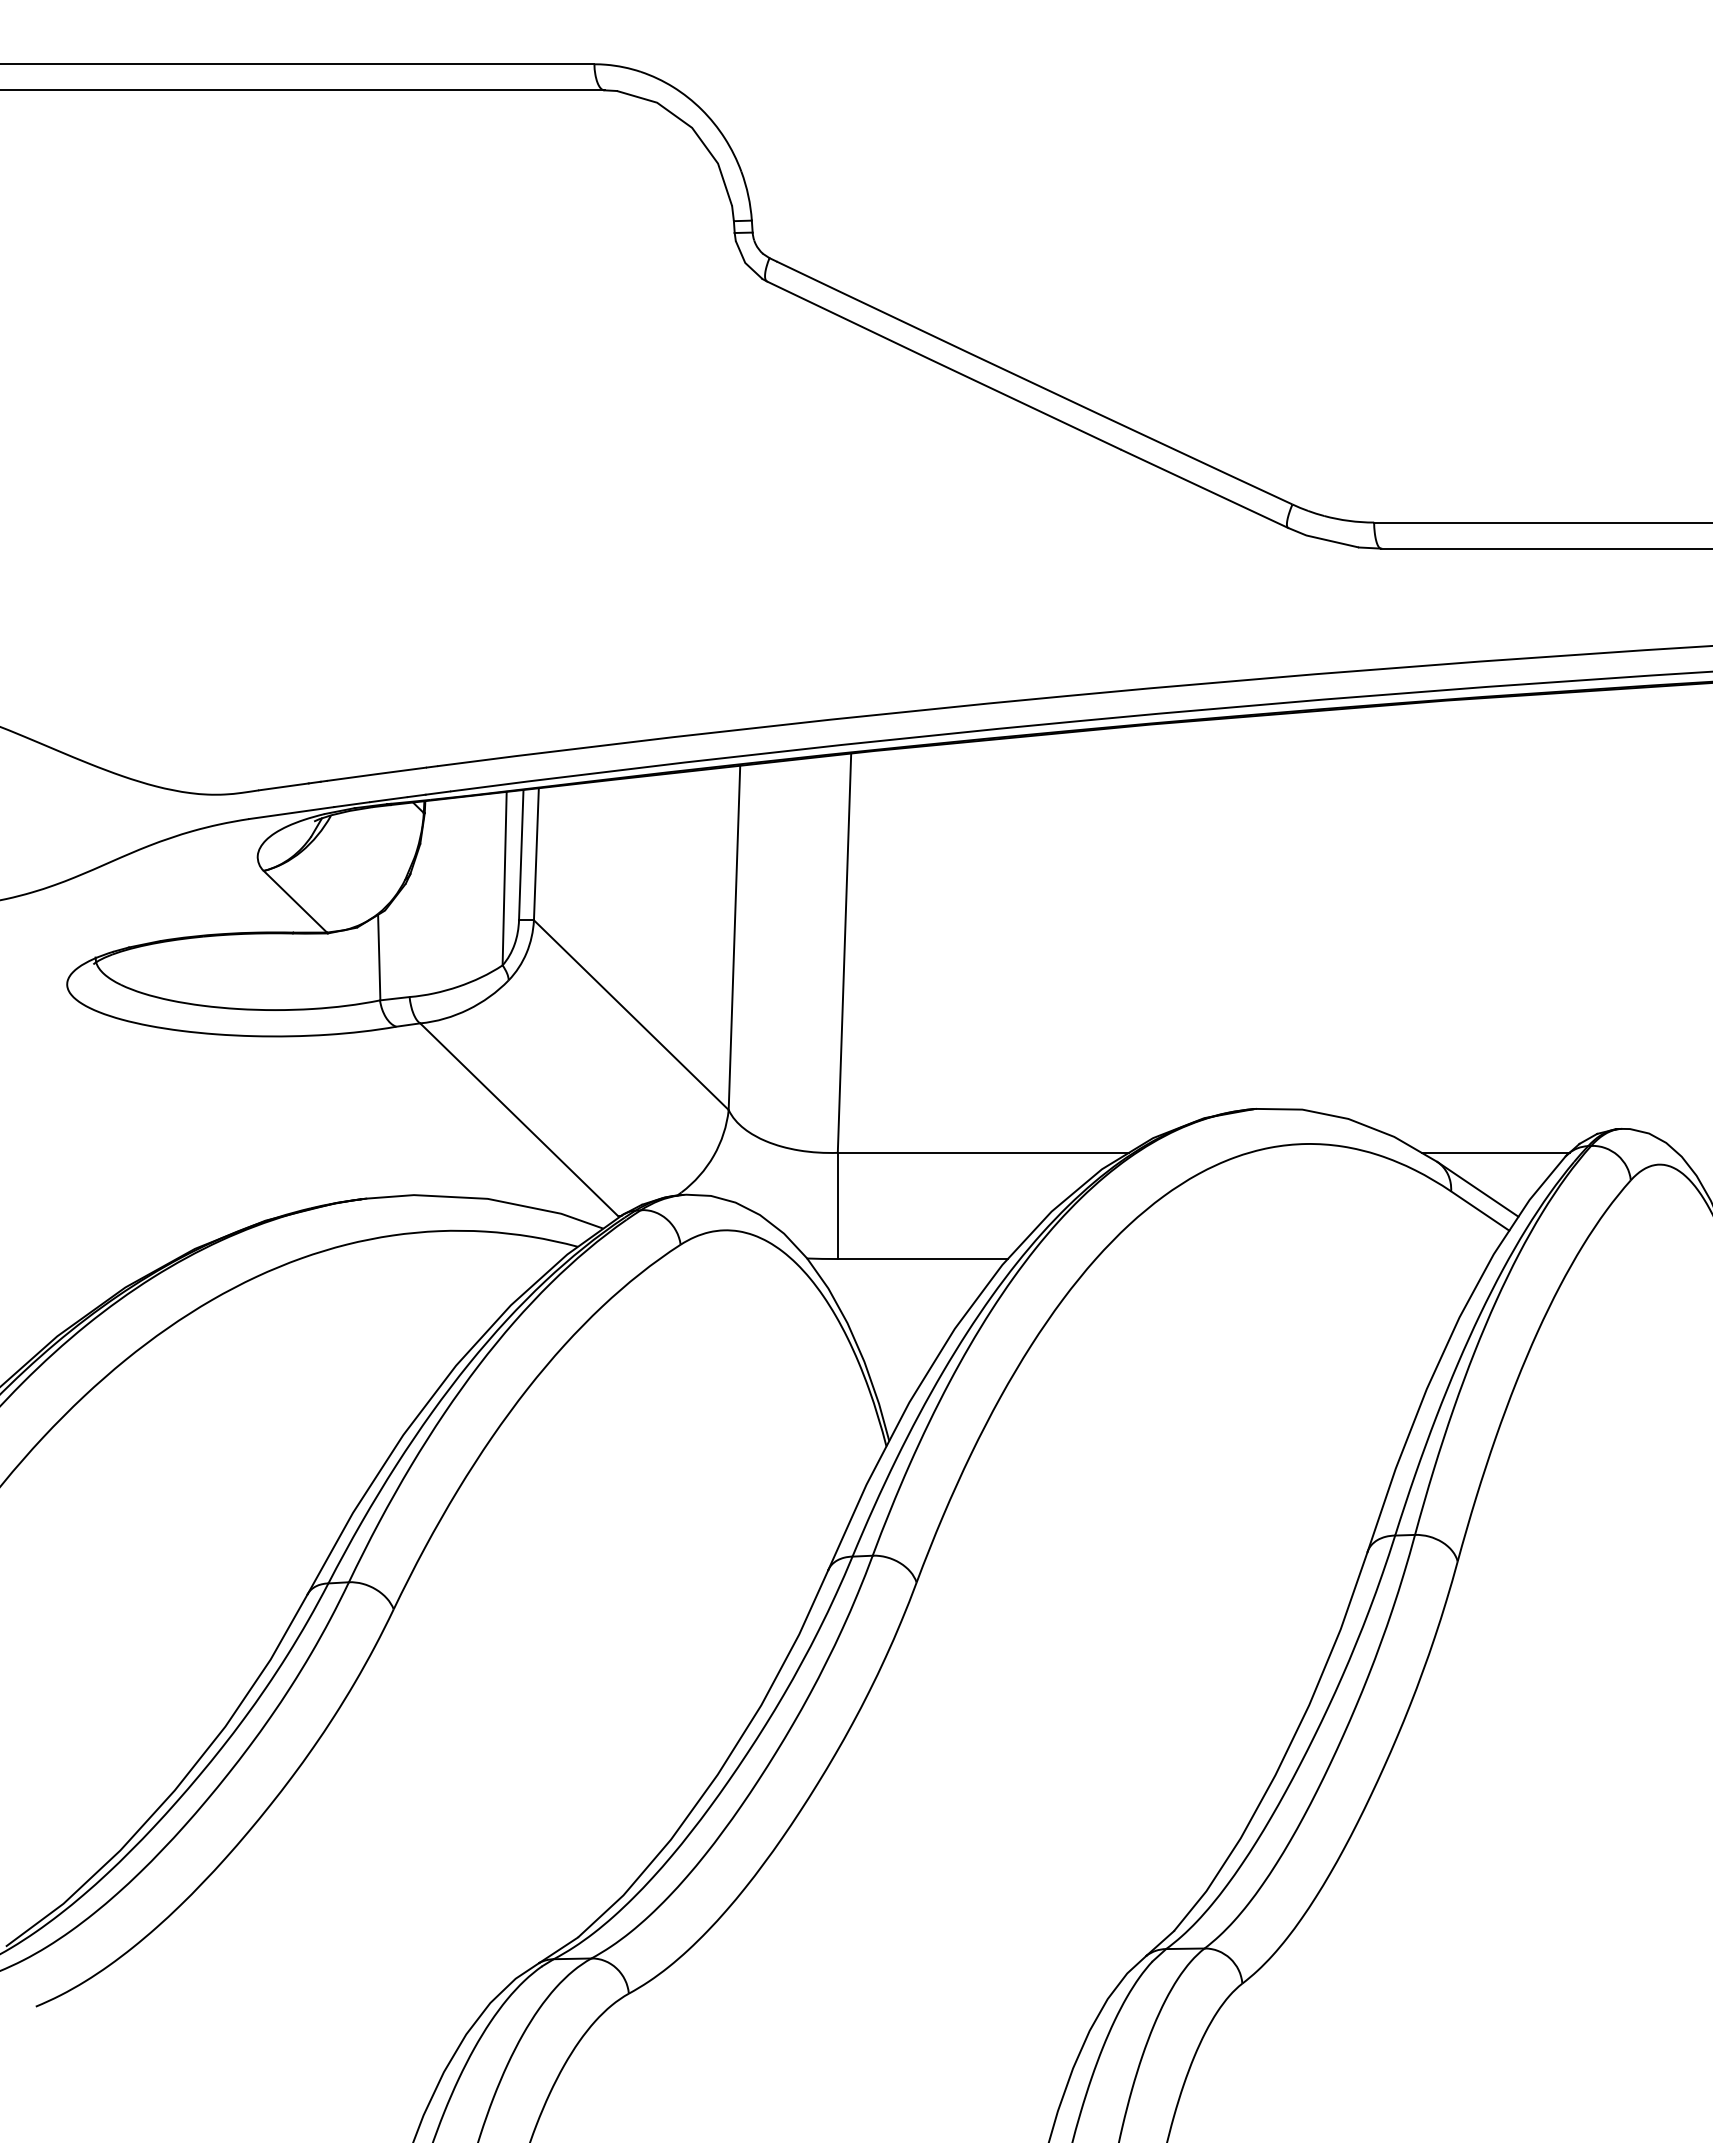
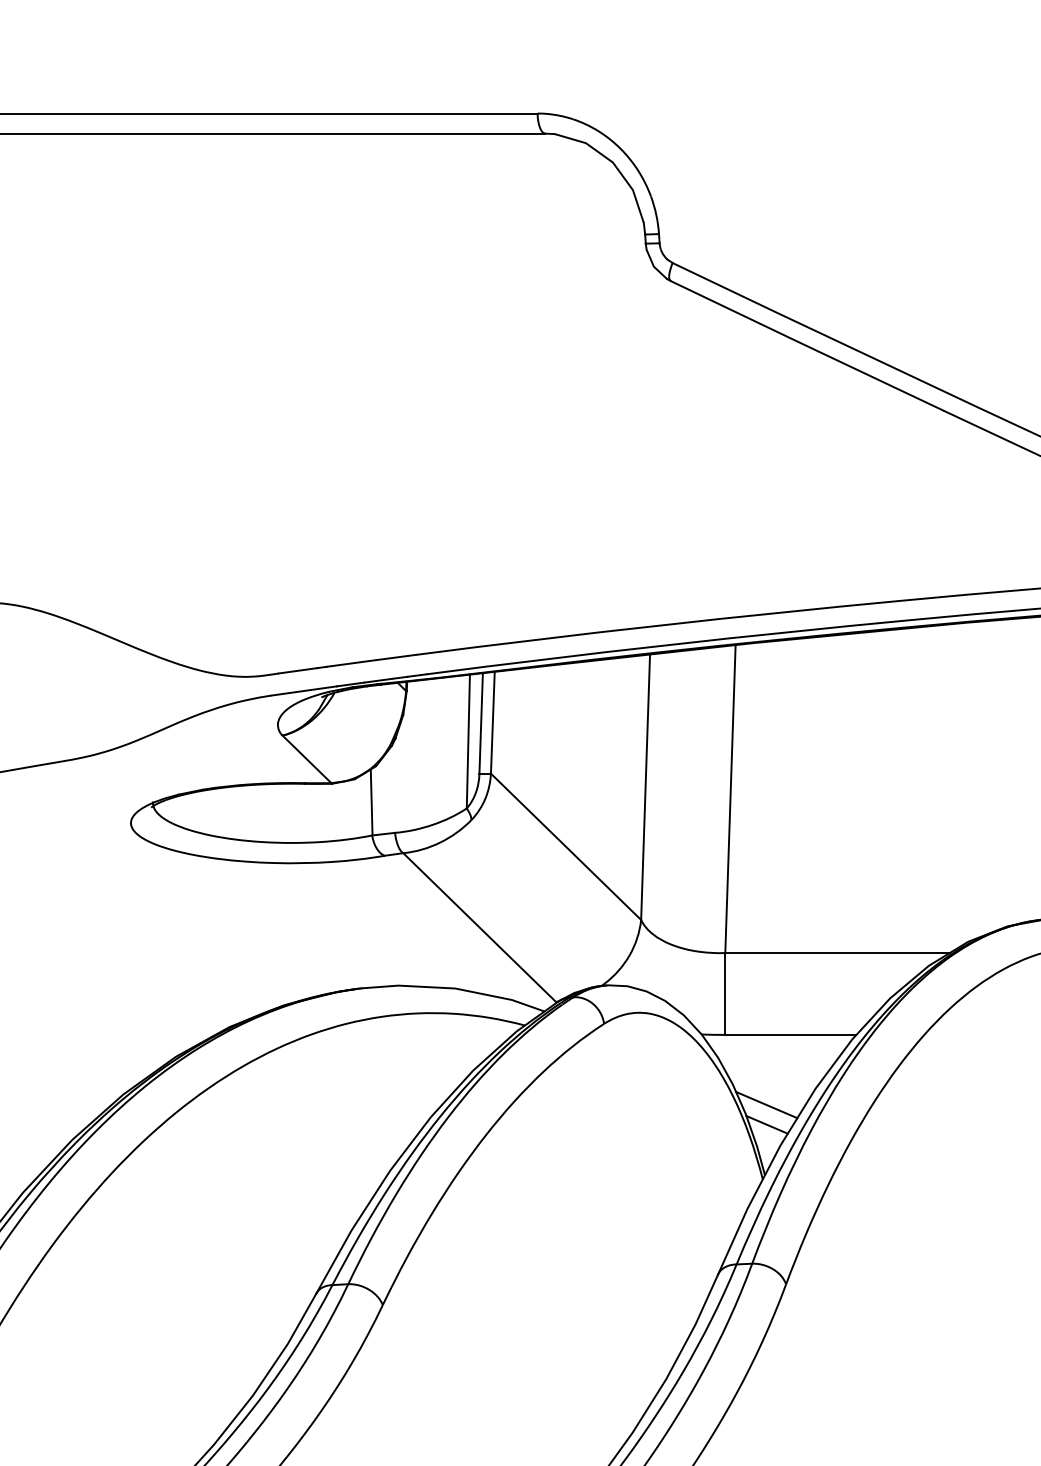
line: (891, 1349) -> (766, 1104), added
line: (891, 1375) -> (766, 1124), added

